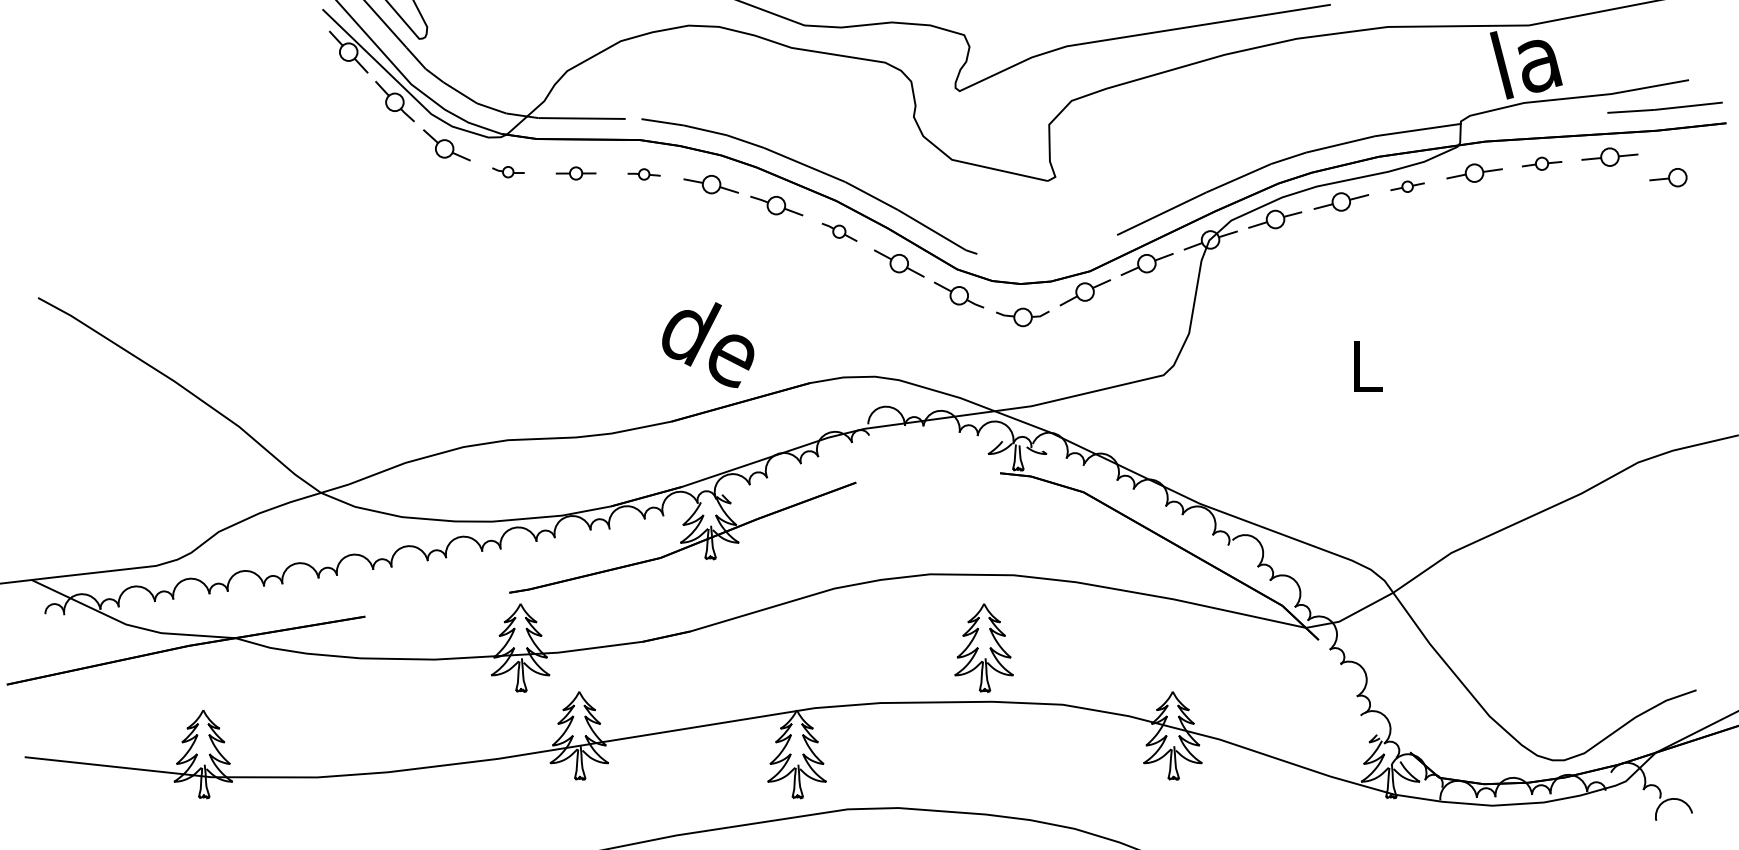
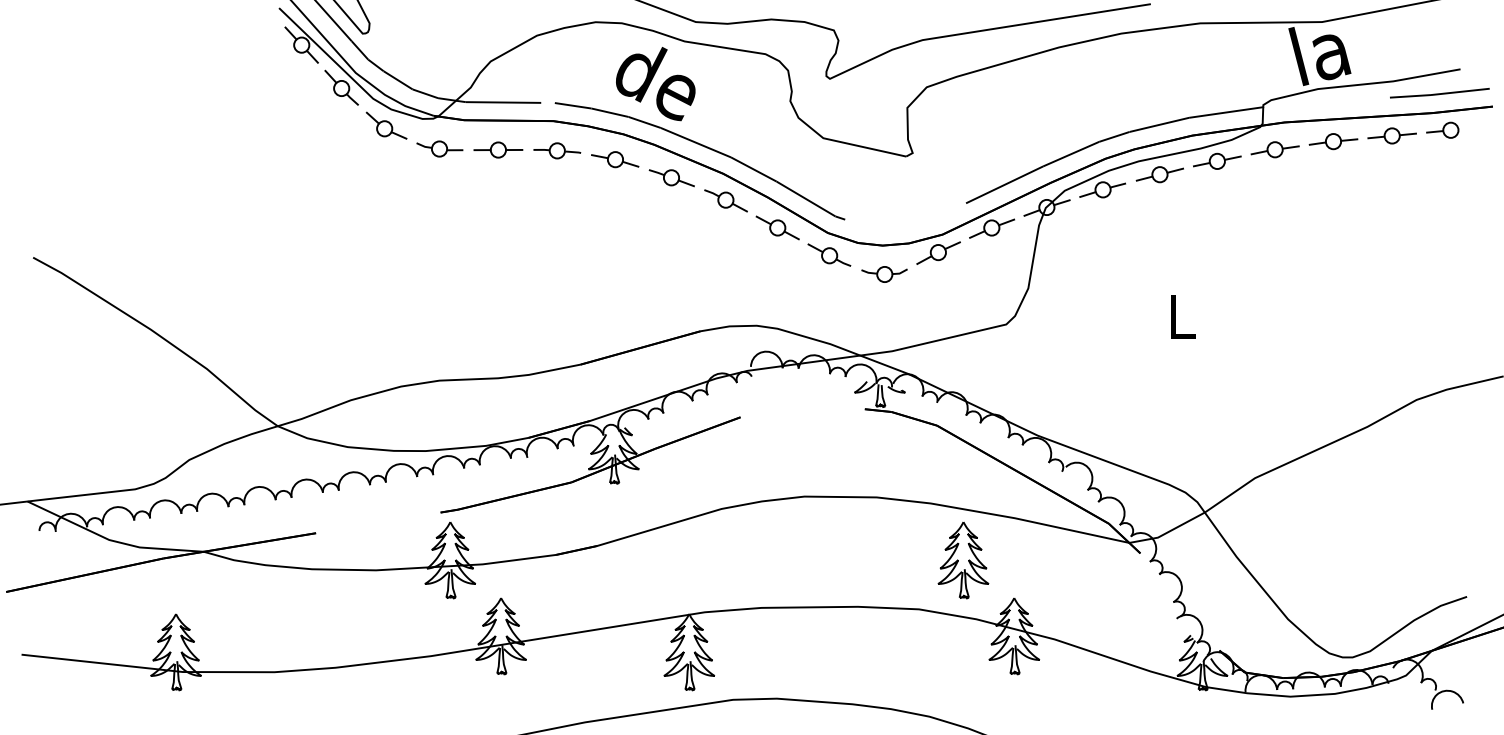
part: (1541, 163) -> (1333, 141), size x1.43
part: (508, 171) -> (439, 148), size x1.67
part: (575, 173) -> (497, 150), size x1.43
part: (643, 174) -> (556, 150), size x1.67
part: (1668, 177) -> (1442, 130), moved
part: (1407, 186) -> (1217, 161), size x1.67
part: (839, 232) -> (726, 201), size x1.43
text: (708, 345) -> (656, 84), moved
part: (983, 647) -> (962, 559), moved

